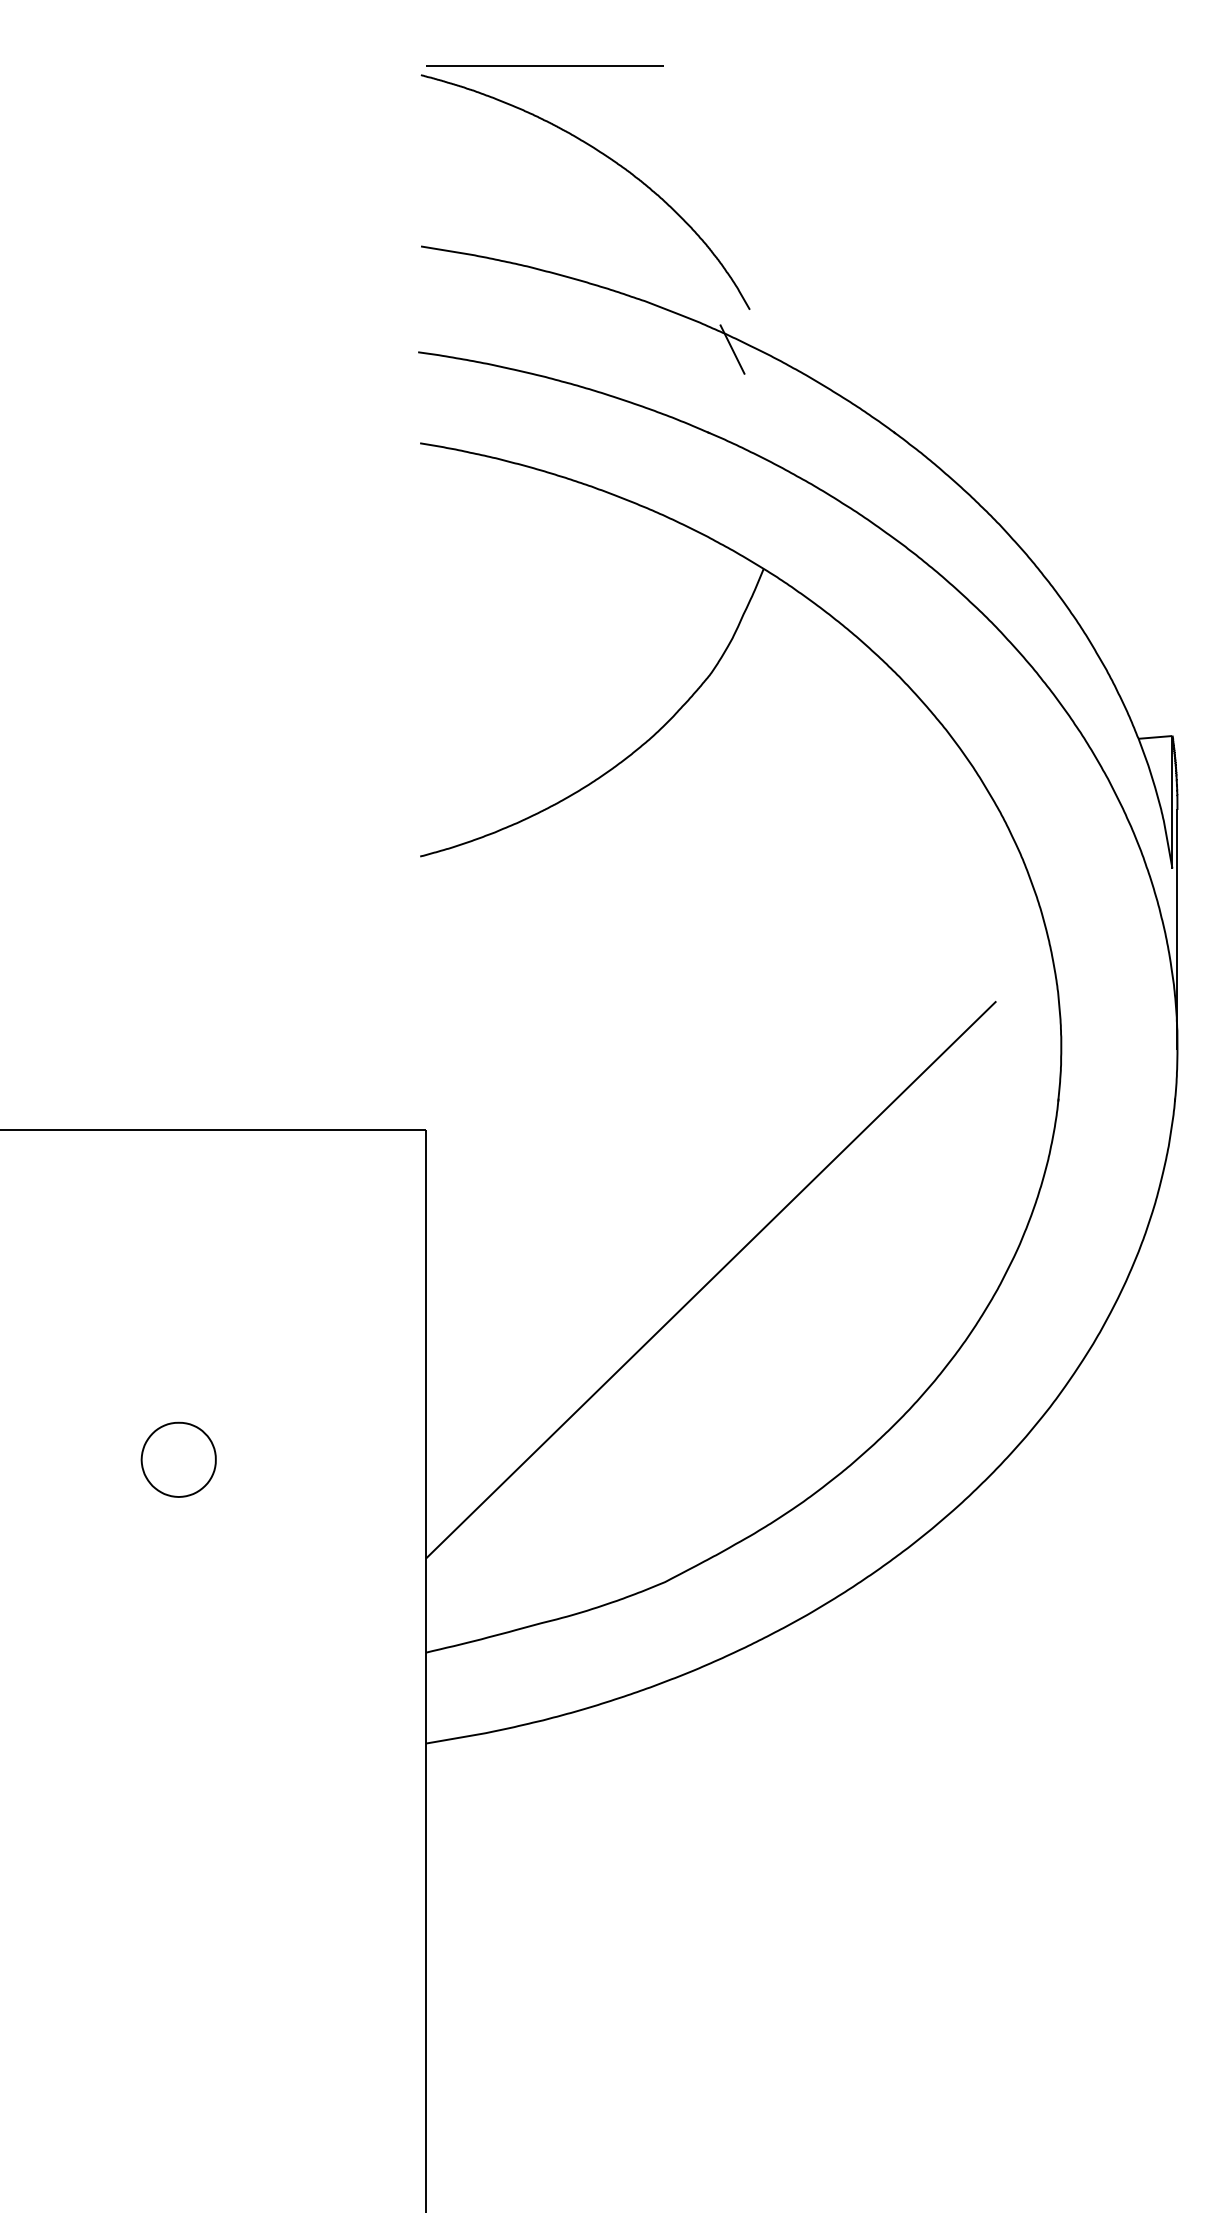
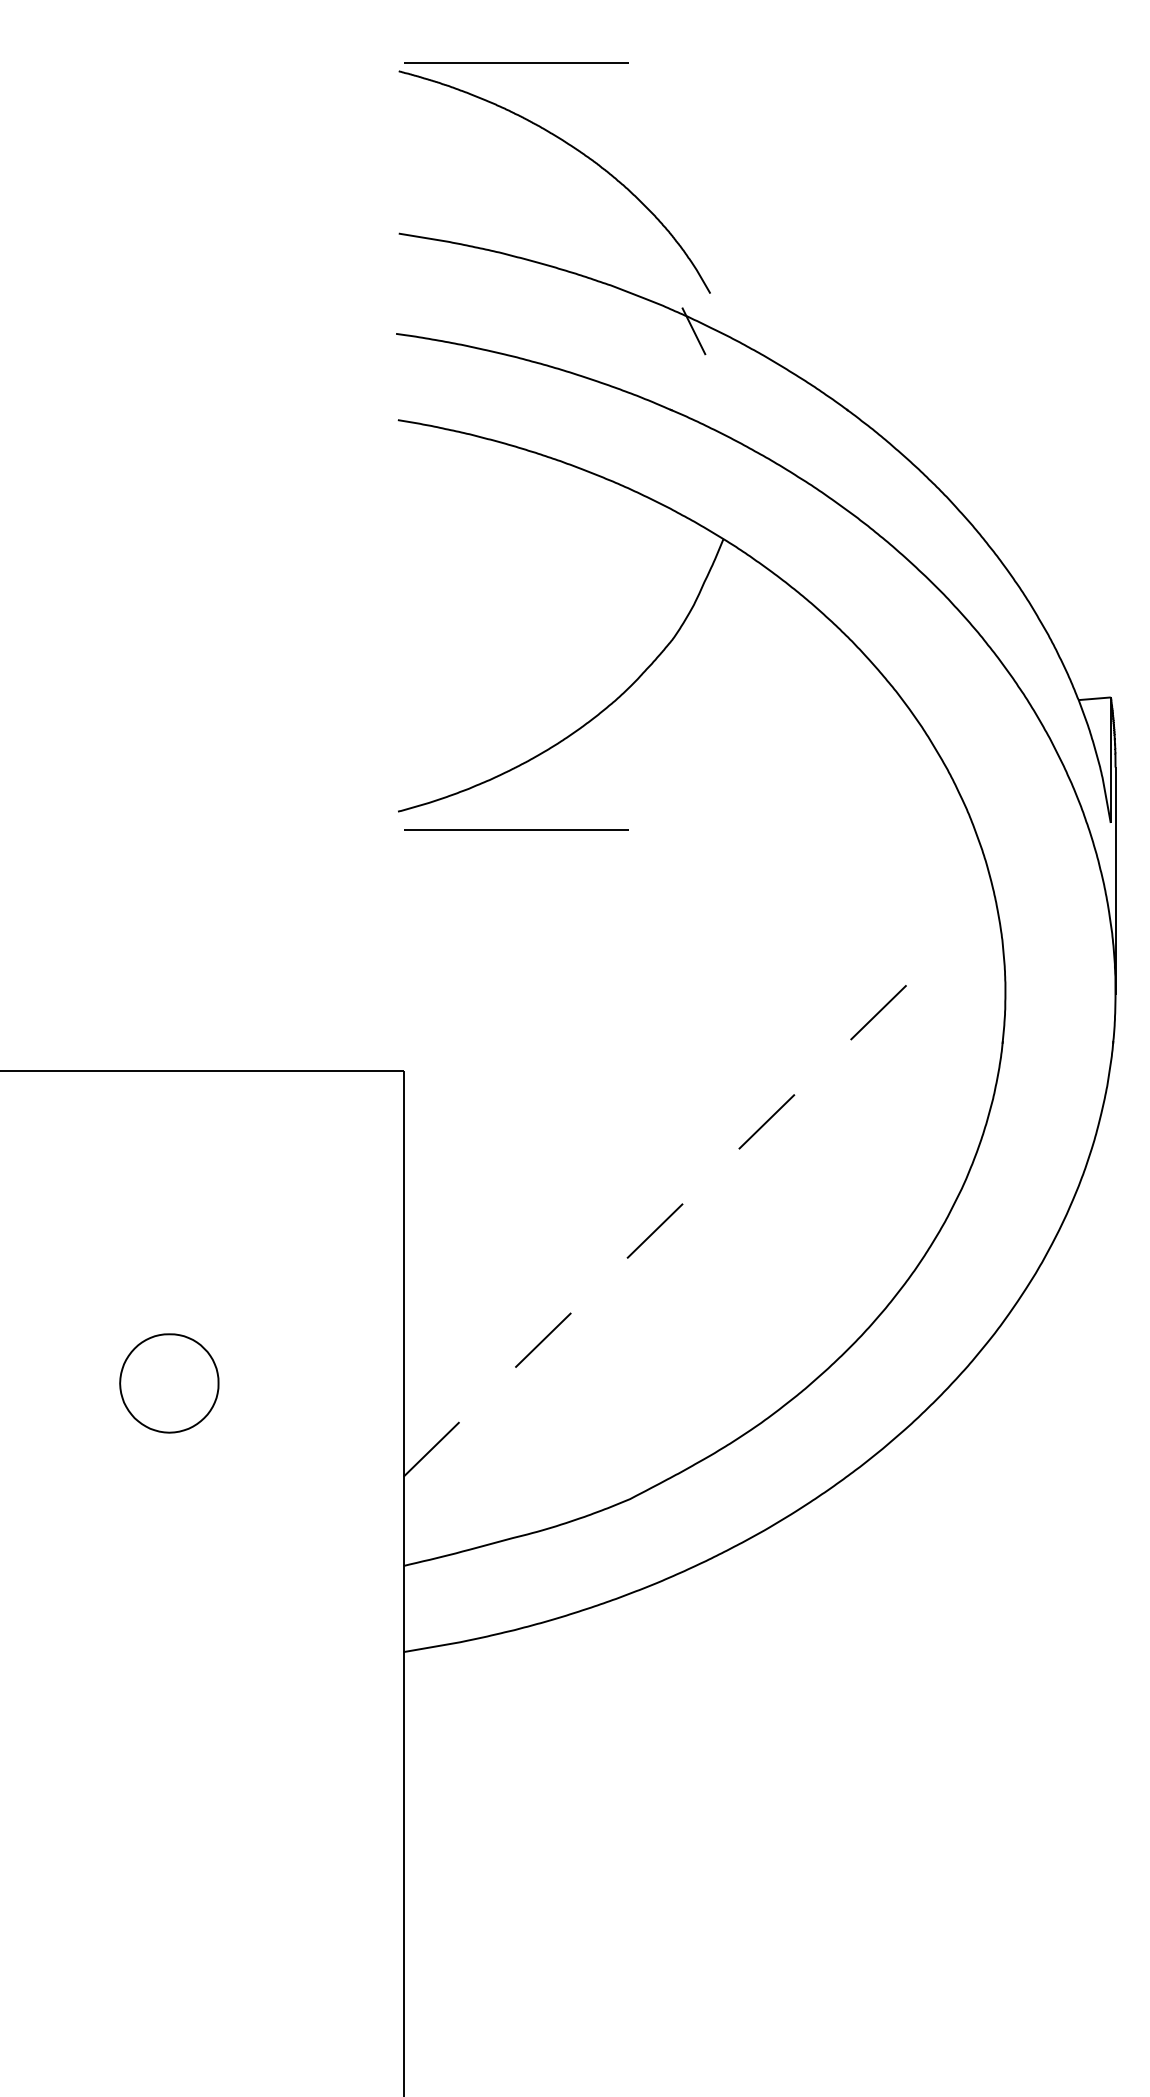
line: (544, 875) -> (515, 829), added
line: (711, 1279) -> (674, 1212), solid -> dashed
part: (178, 1459) -> (168, 1382), size x1.4

